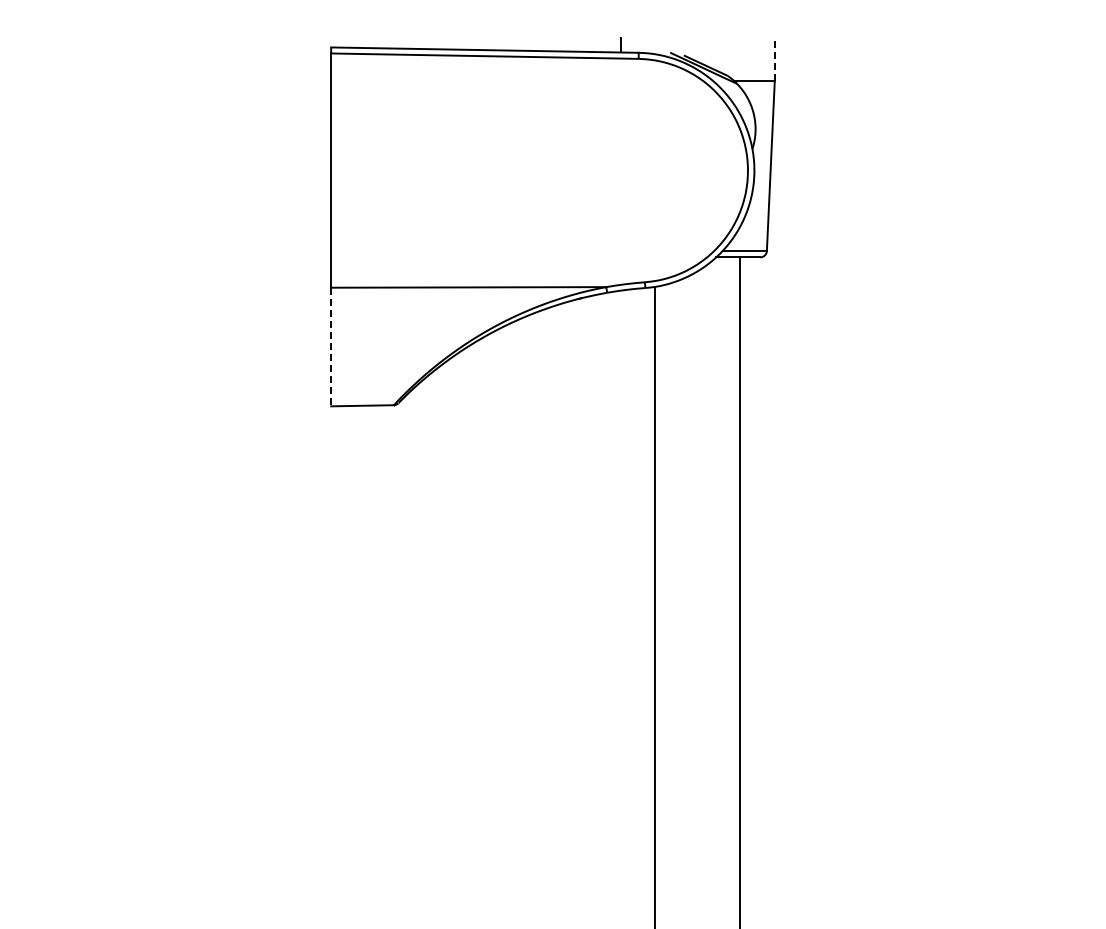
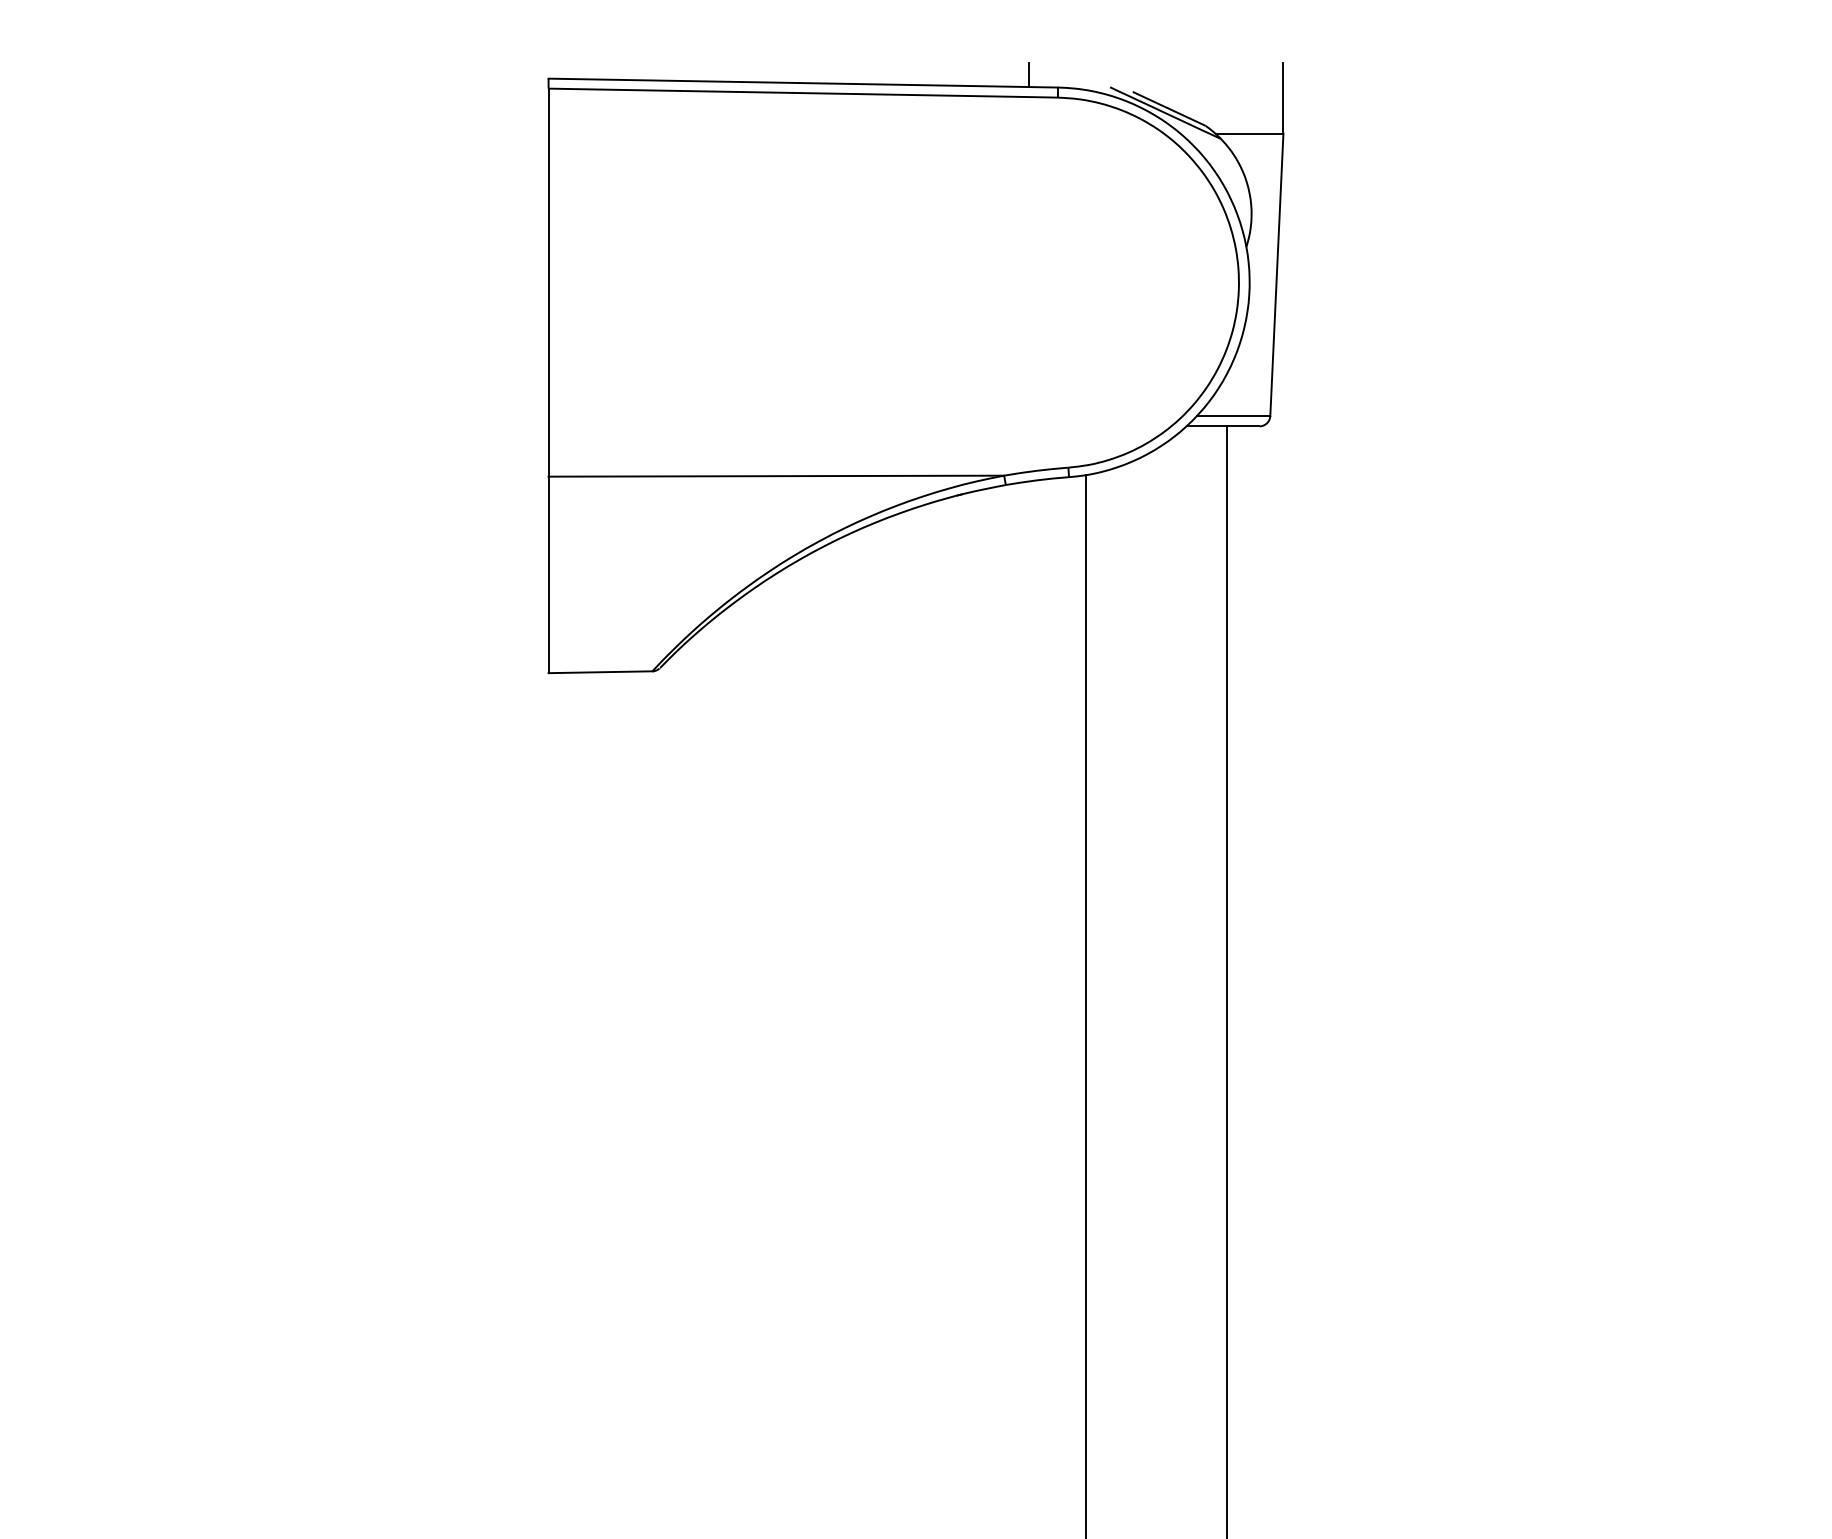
line: (774, 58) -> (1282, 96), dashed -> solid
line: (331, 347) -> (549, 575), dashed -> solid

